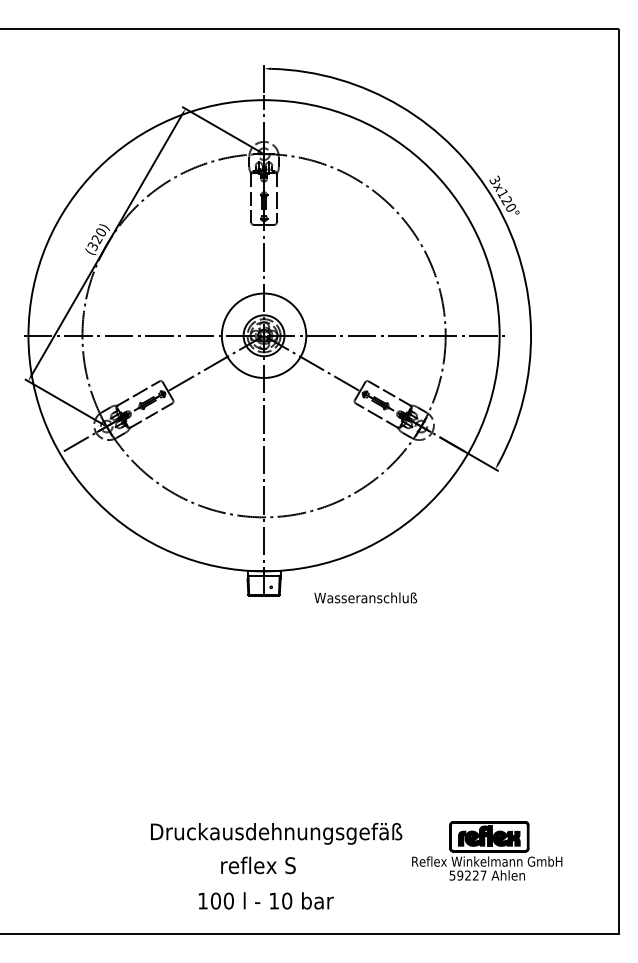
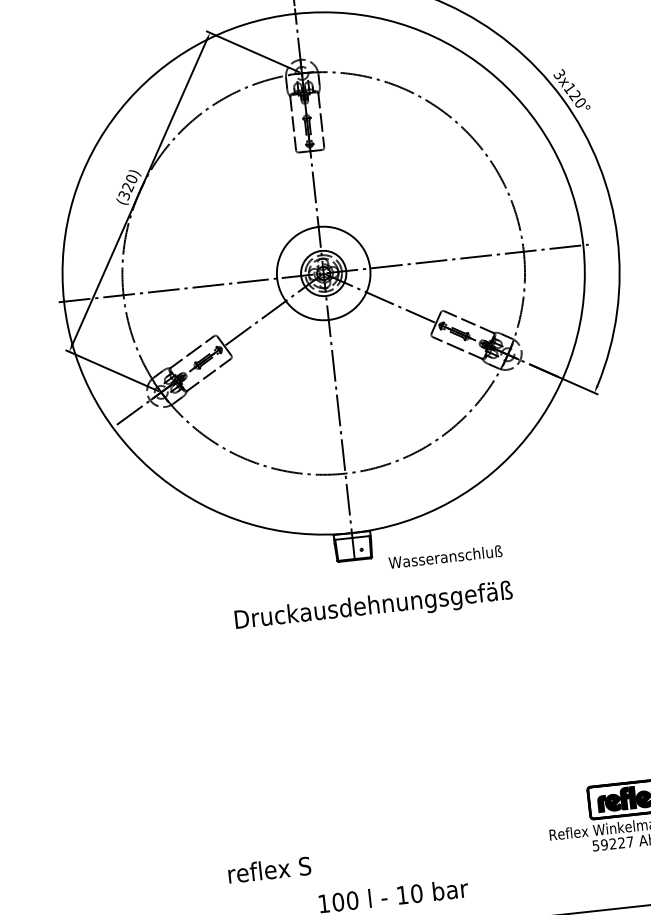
text: (365, 597) -> (445, 556), moved
text: (276, 833) -> (373, 606), moved
text: (258, 865) -> (269, 869), moved

